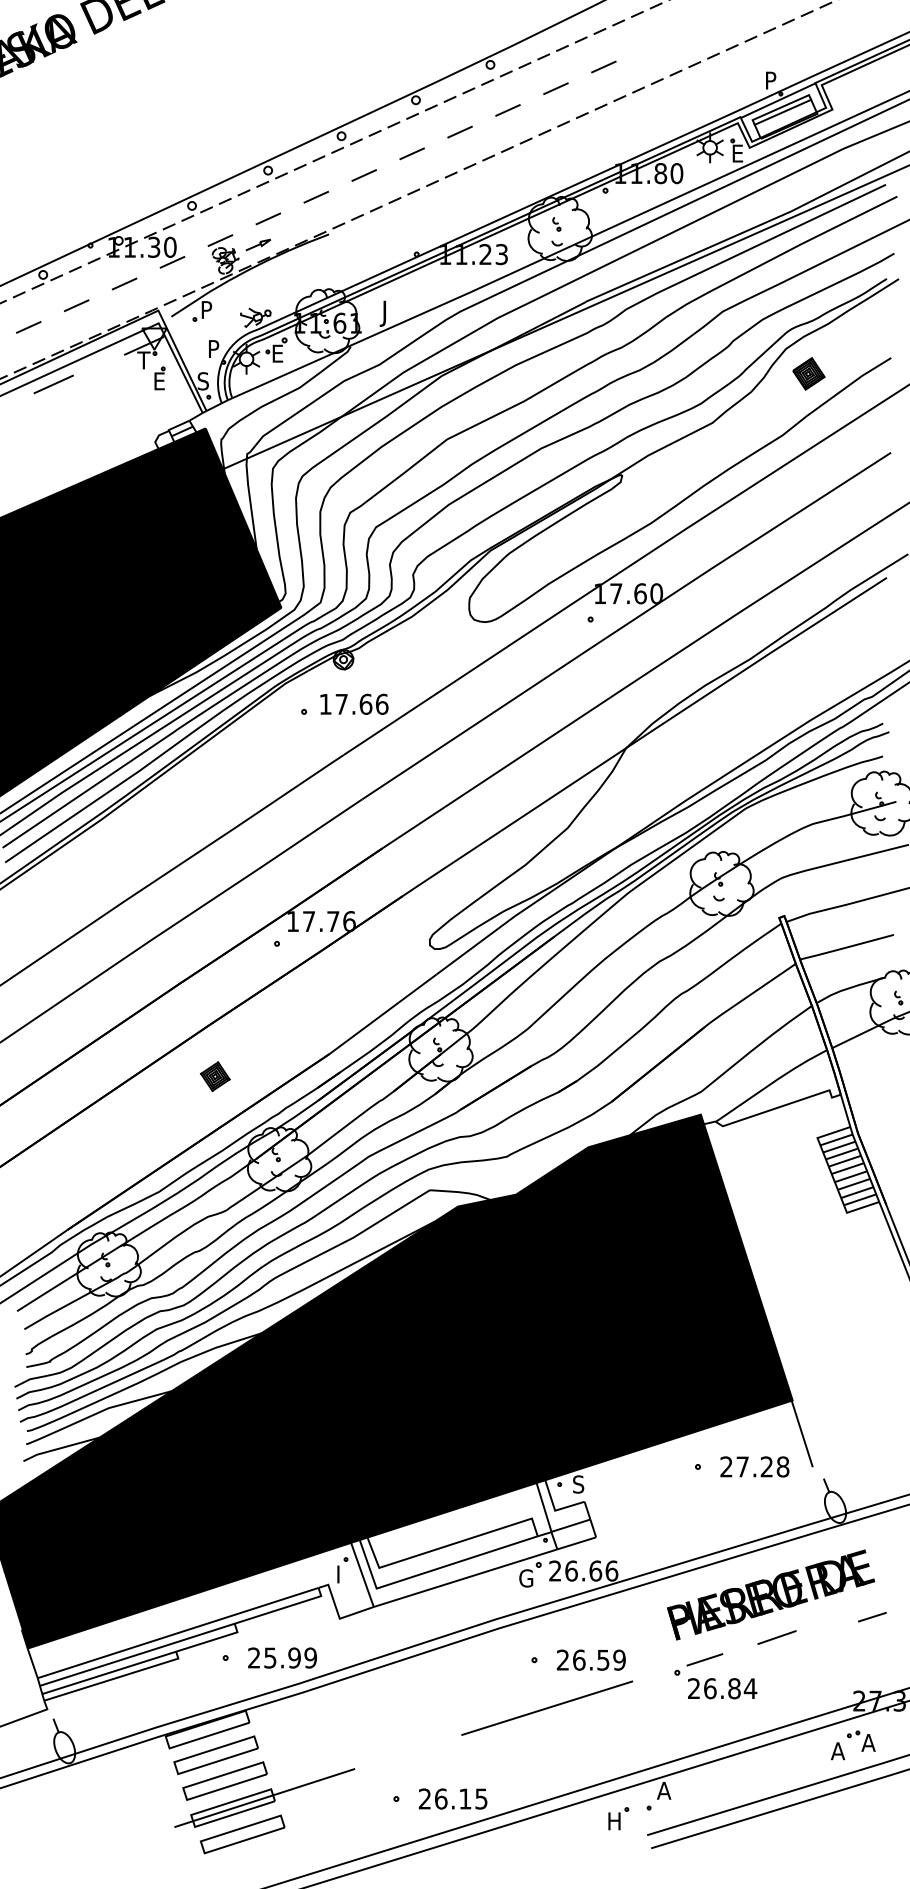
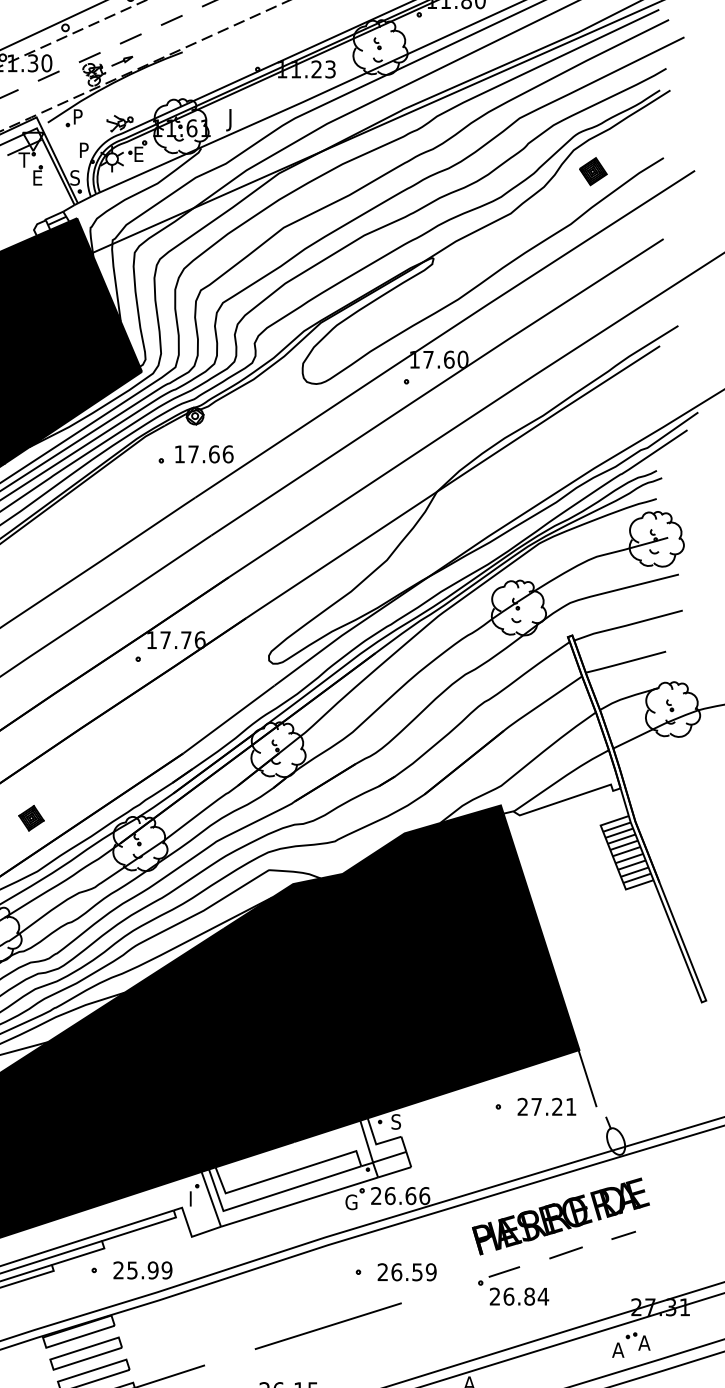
part: (214, 1076) -> (30, 818), moved
text: (782, 1466) -> (570, 1106), 27.28 -> 27.21
line: (872, 1617) -> (623, 1235), moved
line: (547, 1707) -> (328, 1325), moved

